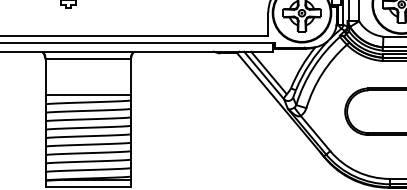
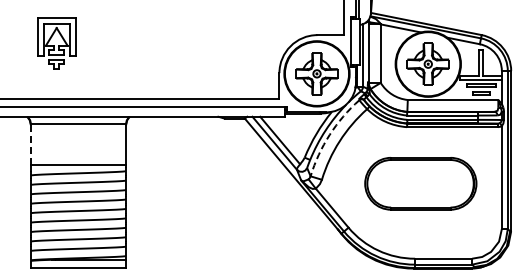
arc: (313, 67) -> (329, 134), solid -> dashed
line: (45, 77) -> (30, 145), solid -> dashed

